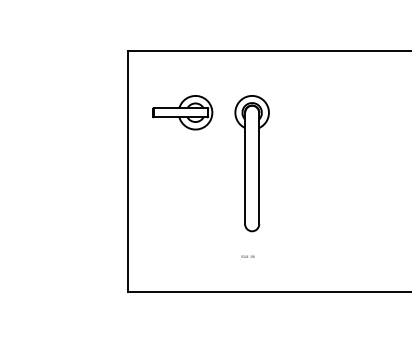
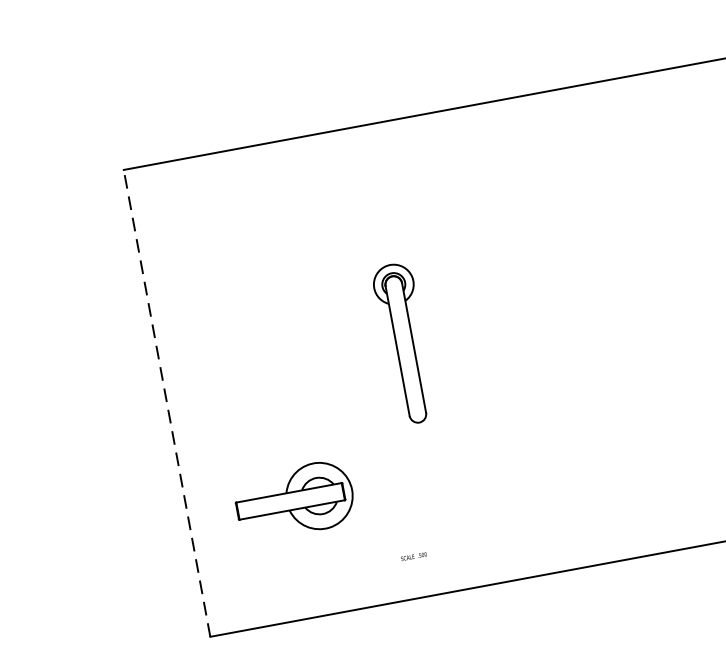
part: (182, 112) -> (294, 500), moved
part: (251, 163) -> (403, 343), size x0.6
line: (128, 171) -> (167, 403), solid -> dashed
text: (247, 256) -> (412, 556), moved

